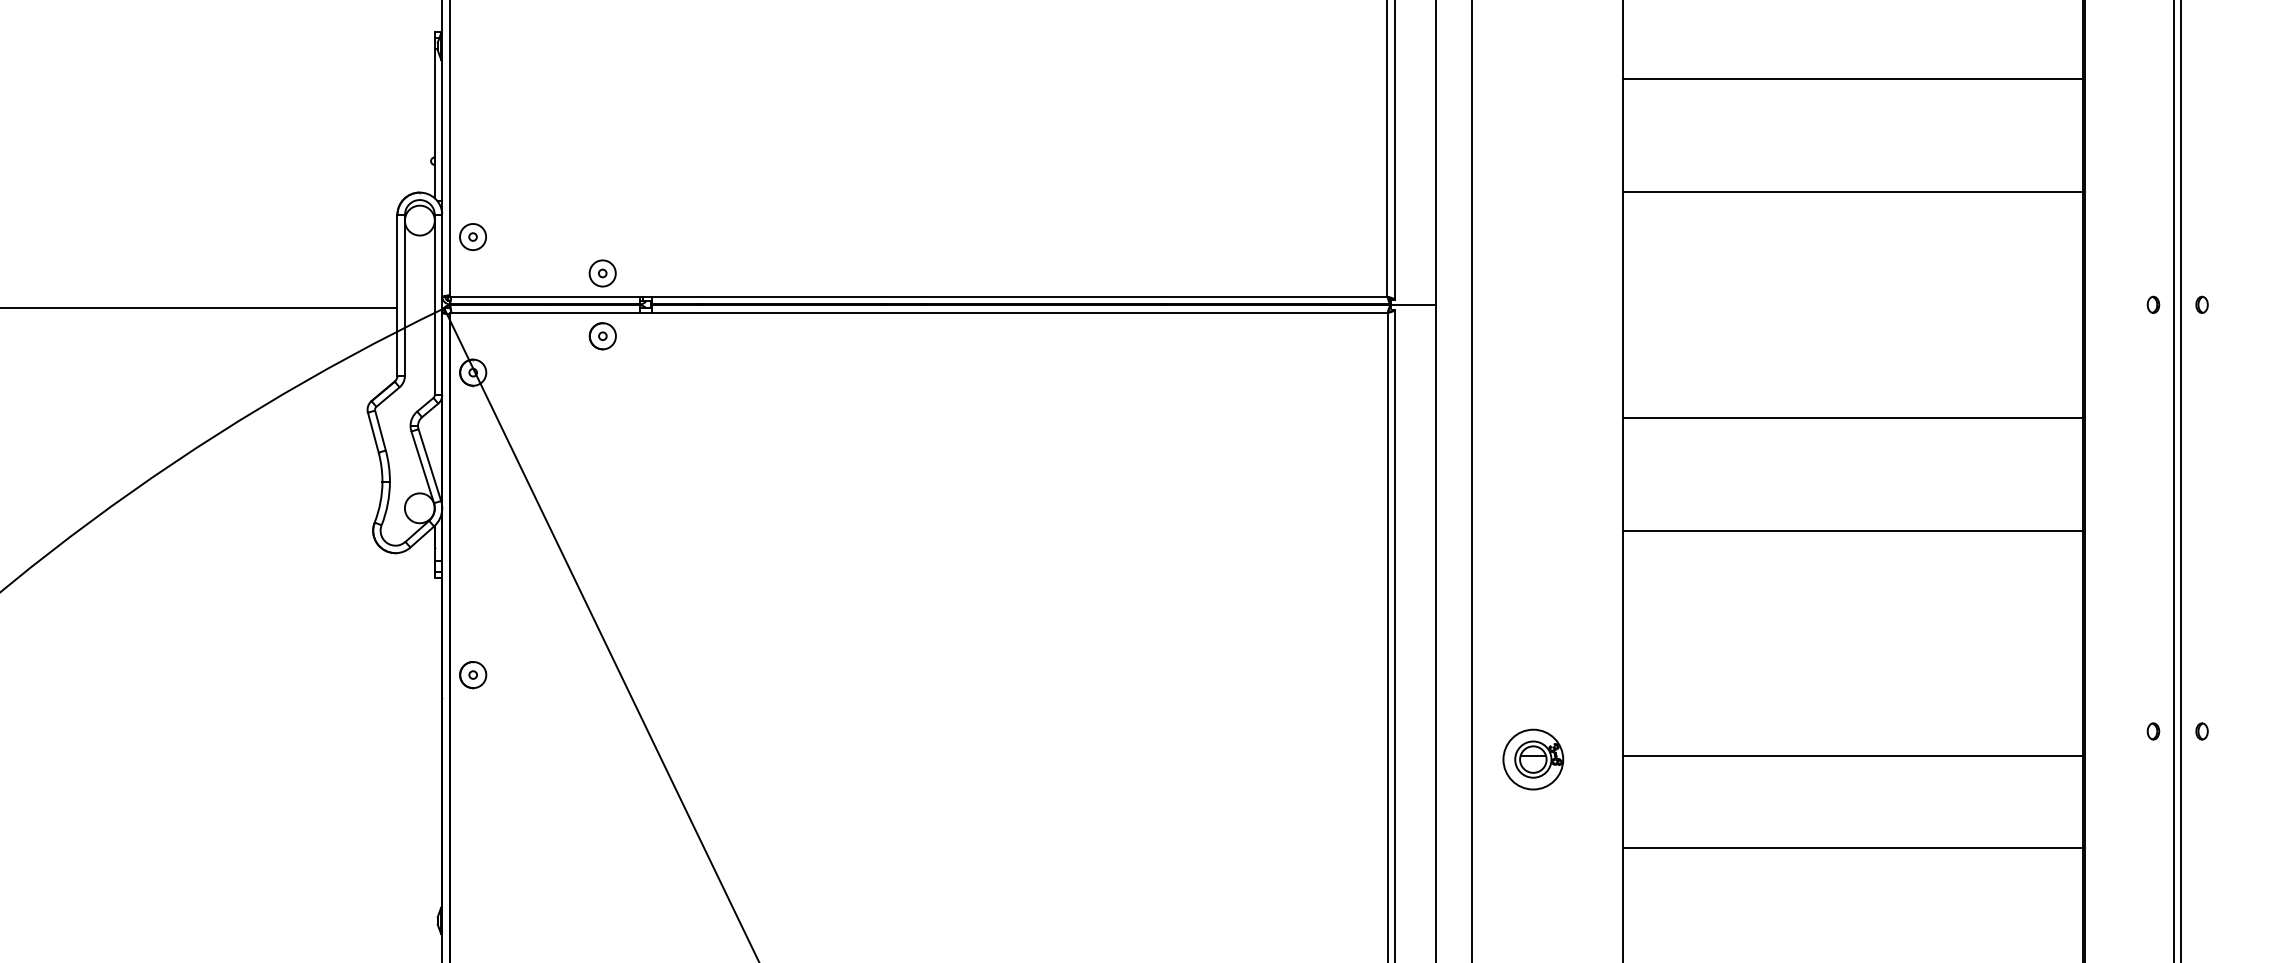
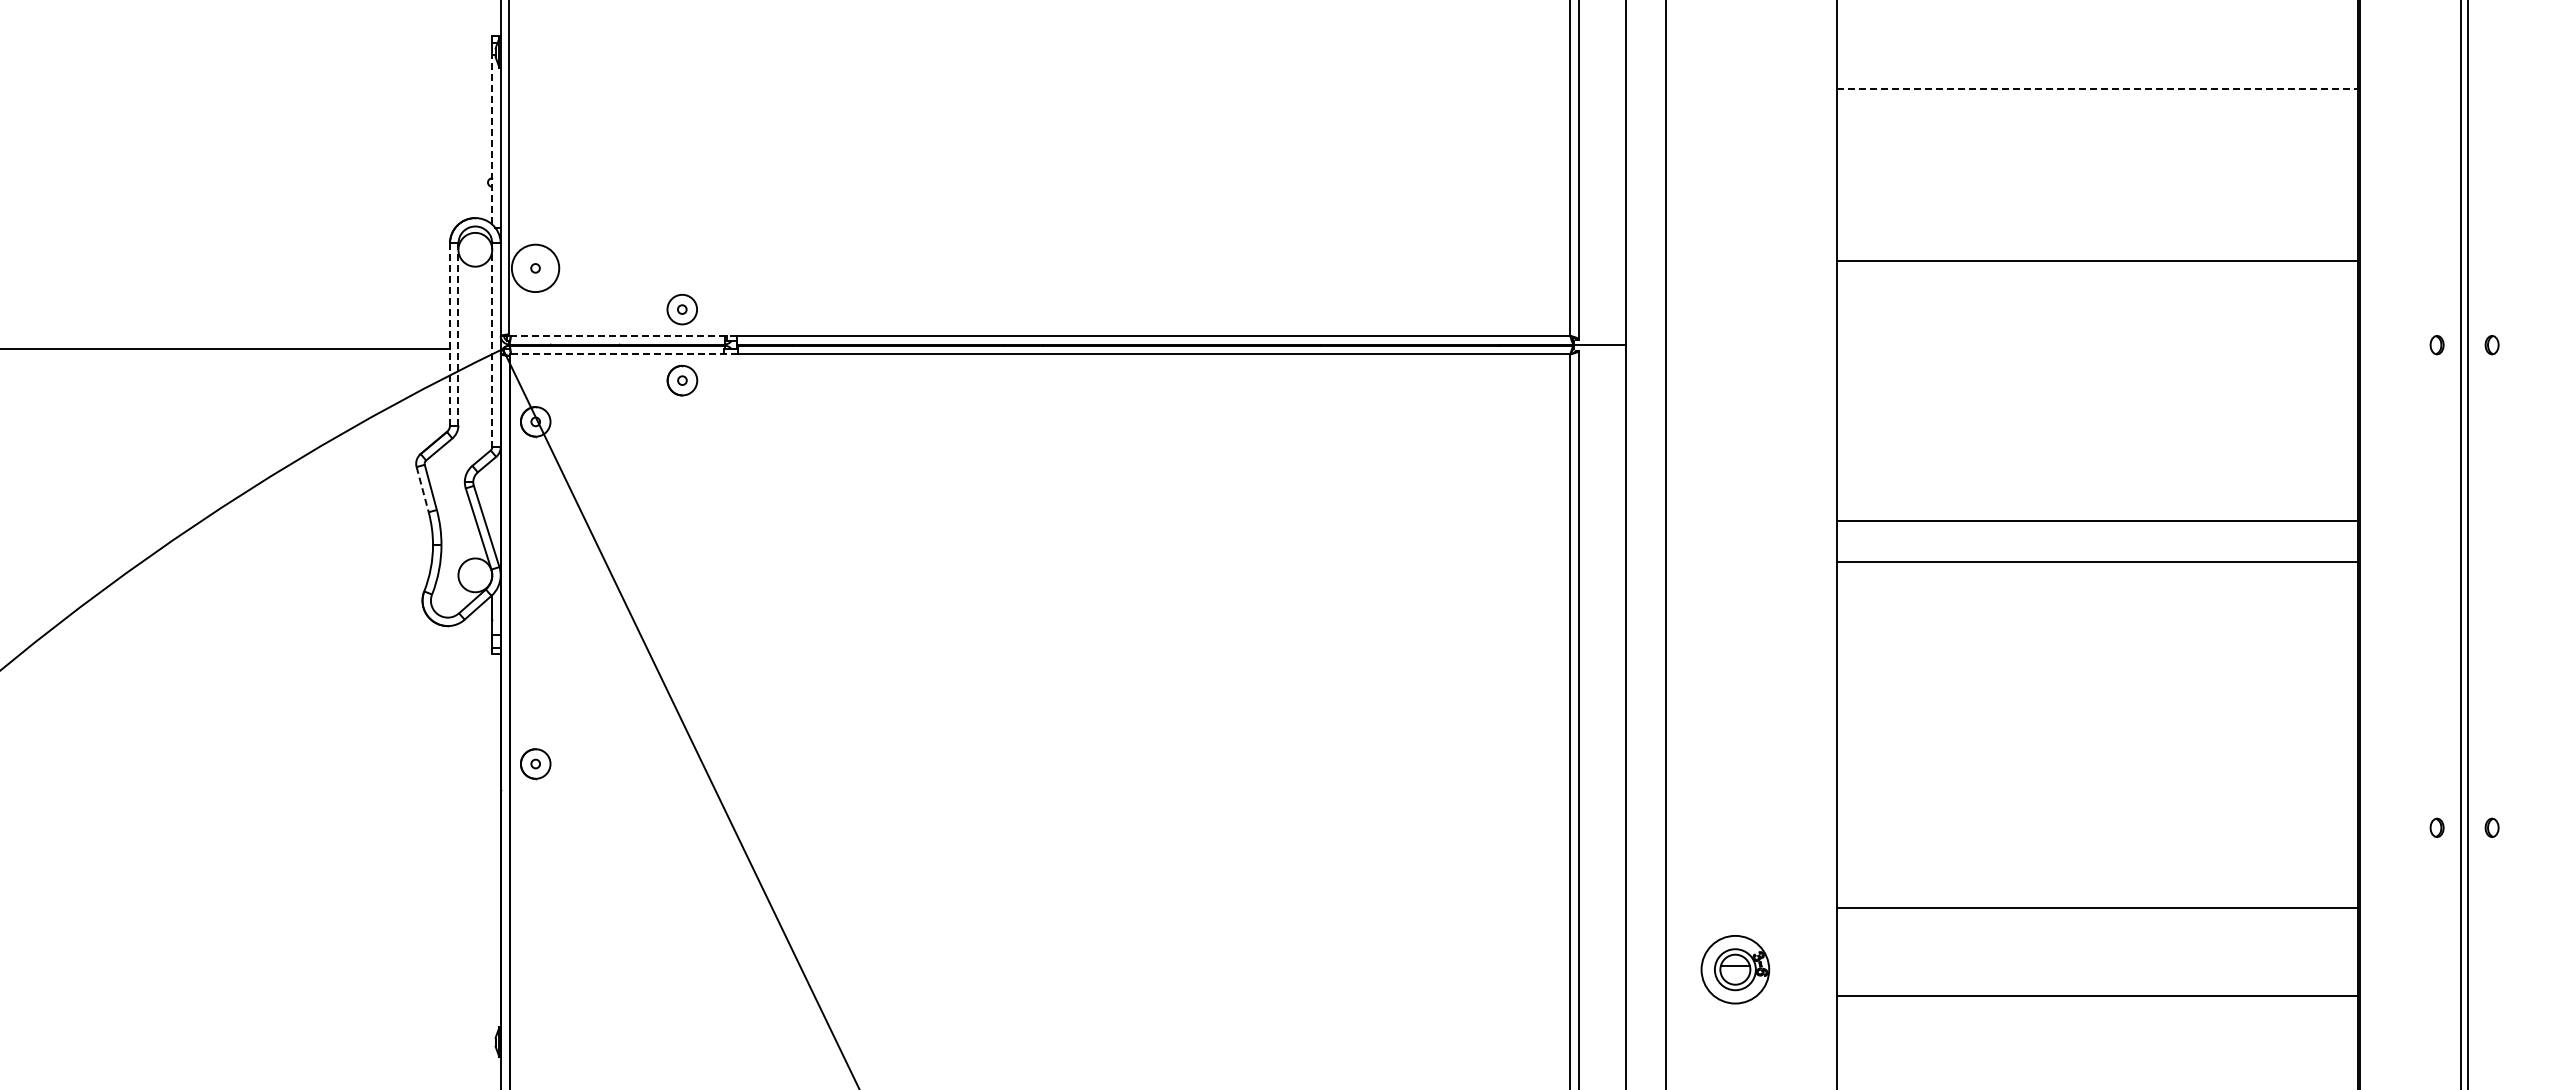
line: (1853, 78) -> (2097, 89), solid -> dashed
line: (435, 123) -> (492, 139), solid -> dashed
line: (1853, 192) -> (2097, 260), moved
circle: (473, 237) -> (535, 268), size x1.6
line: (397, 294) -> (449, 333), solid -> dashed
line: (404, 294) -> (458, 333), solid -> dashed
line: (549, 296) -> (622, 335), solid -> dashed
line: (435, 305) -> (492, 345), solid -> dashed
line: (550, 313) -> (623, 354), solid -> dashed
line: (1853, 417) -> (2097, 520), moved
line: (373, 433) -> (422, 490), solid -> dashed
line: (1853, 530) -> (2097, 561), moved
line: (1853, 755) -> (2097, 907), moved
part: (1533, 759) -> (1735, 969), moved
line: (1853, 847) -> (2097, 995), moved

